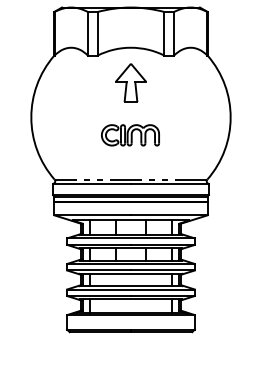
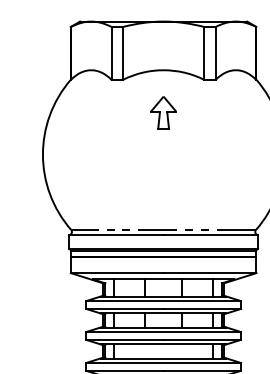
part: (130, 82) -> (163, 112), size x0.7
part: (130, 135) -> (163, 176), removed

